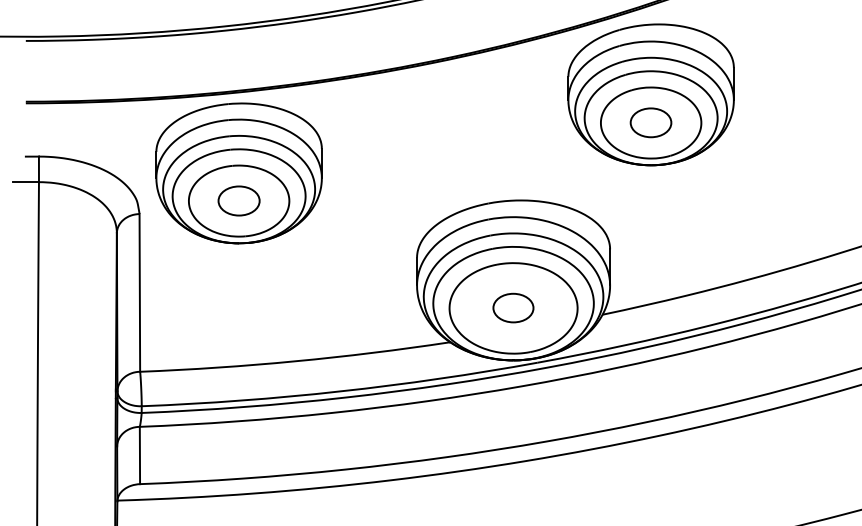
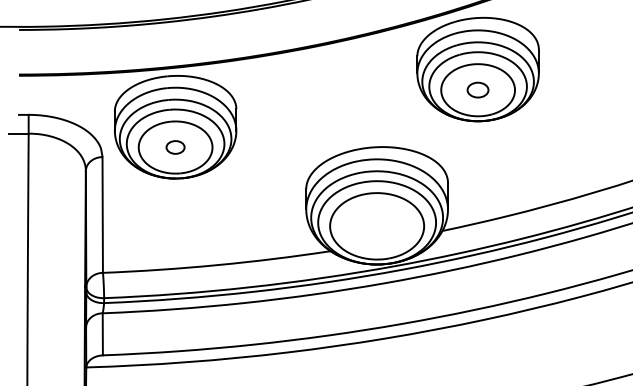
part: (650, 122) -> (477, 89), size x0.7
part: (238, 200) -> (175, 147), size x0.6
part: (513, 307) -> (377, 225), removed

